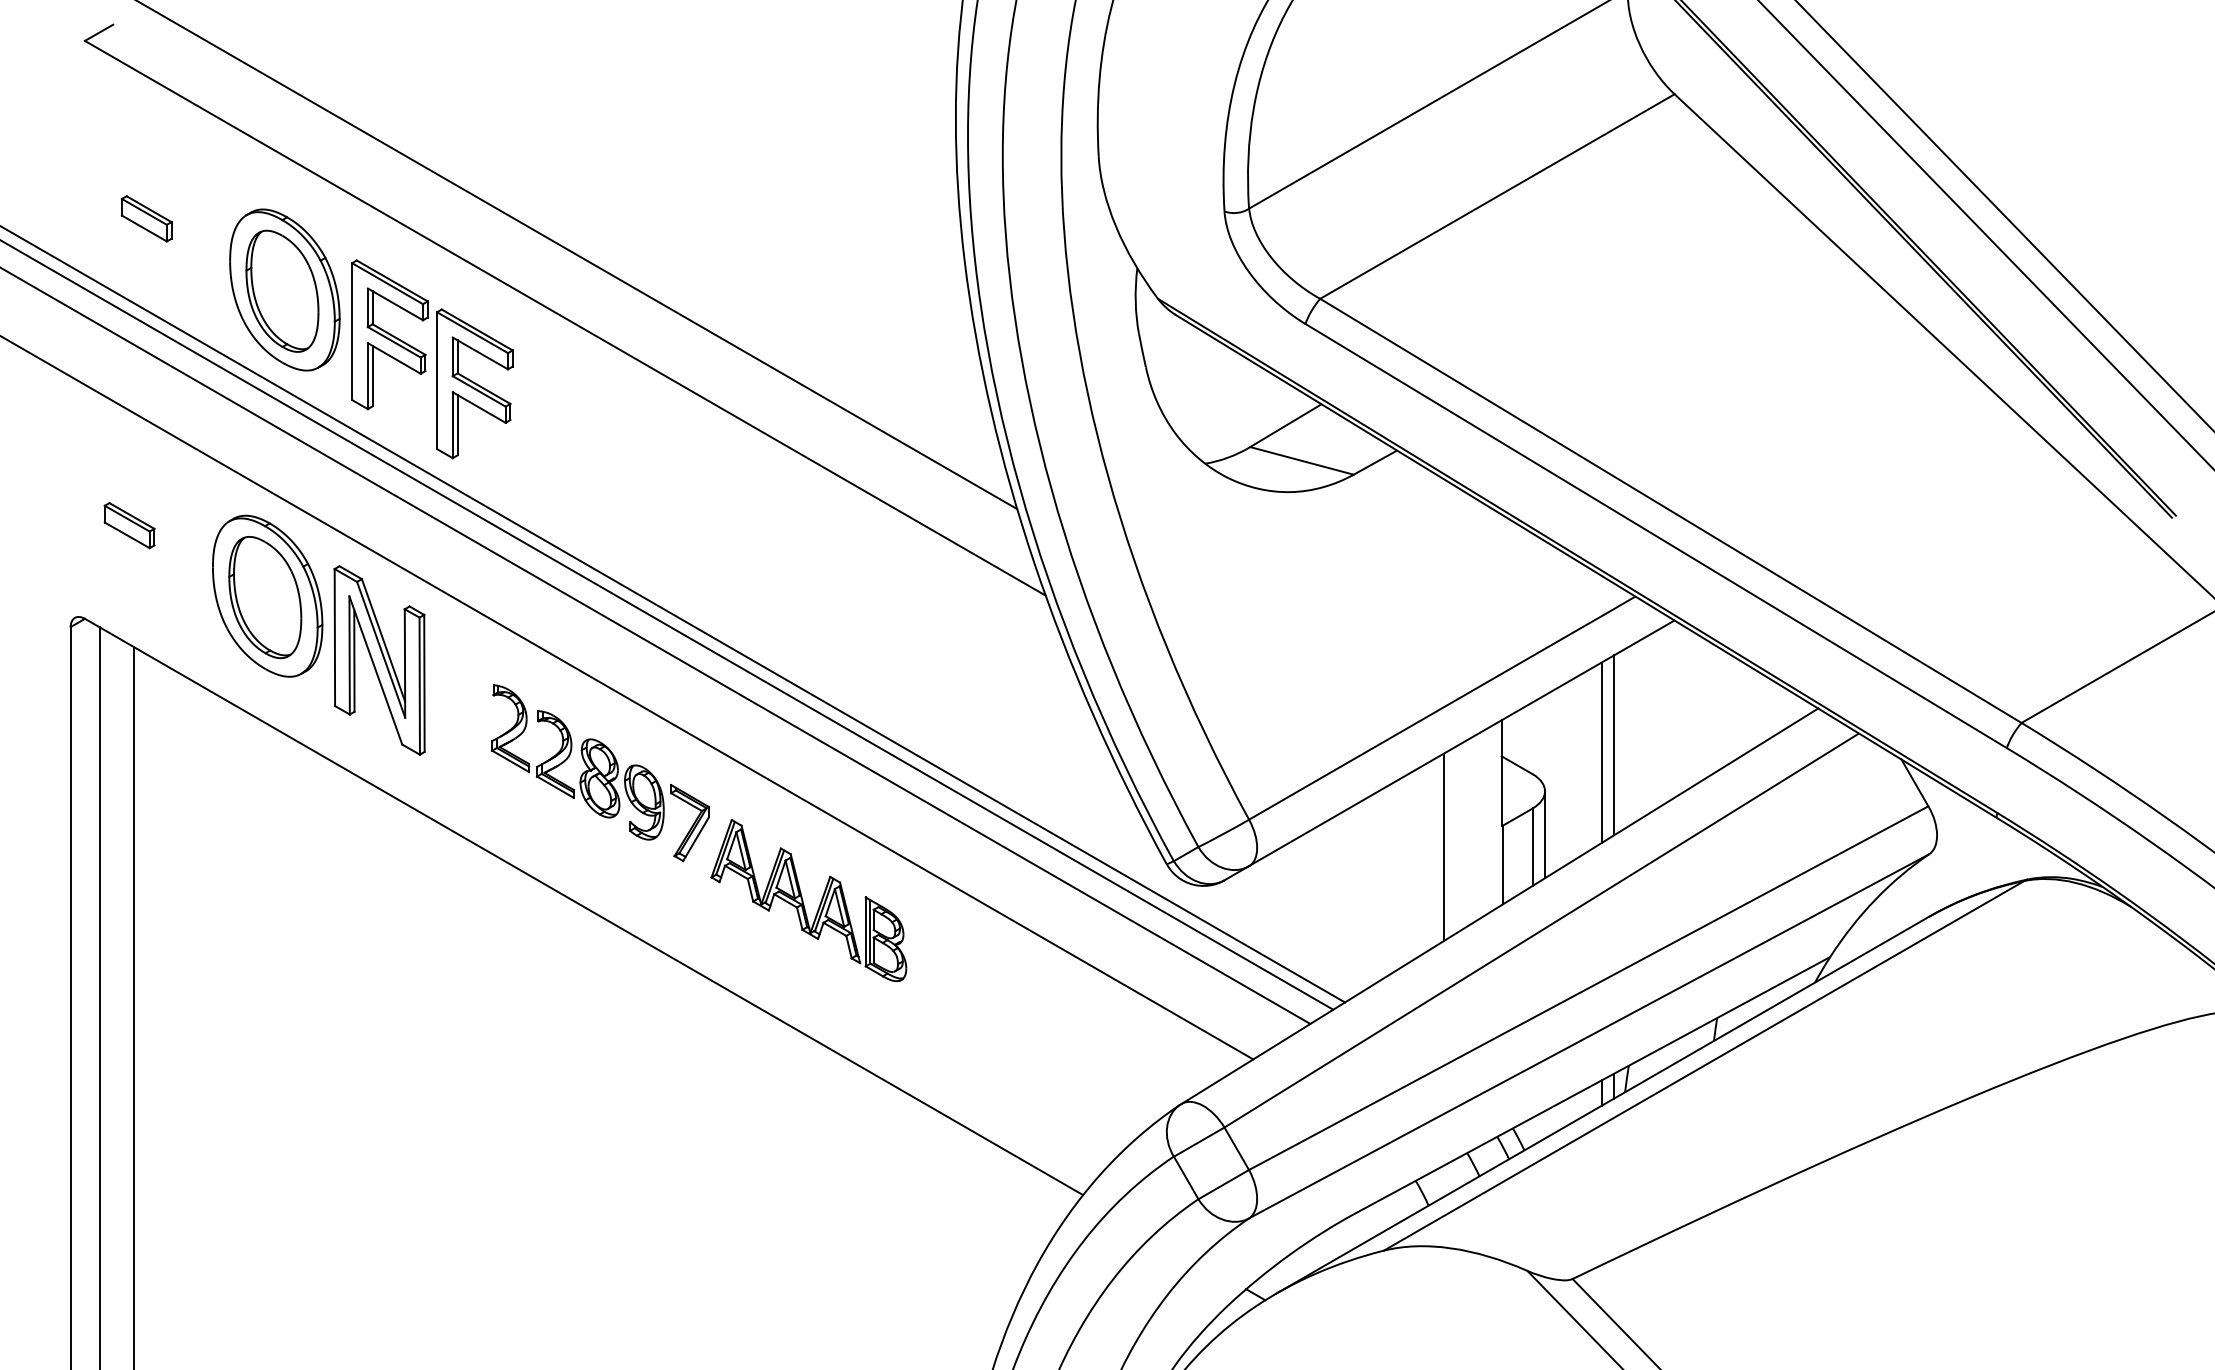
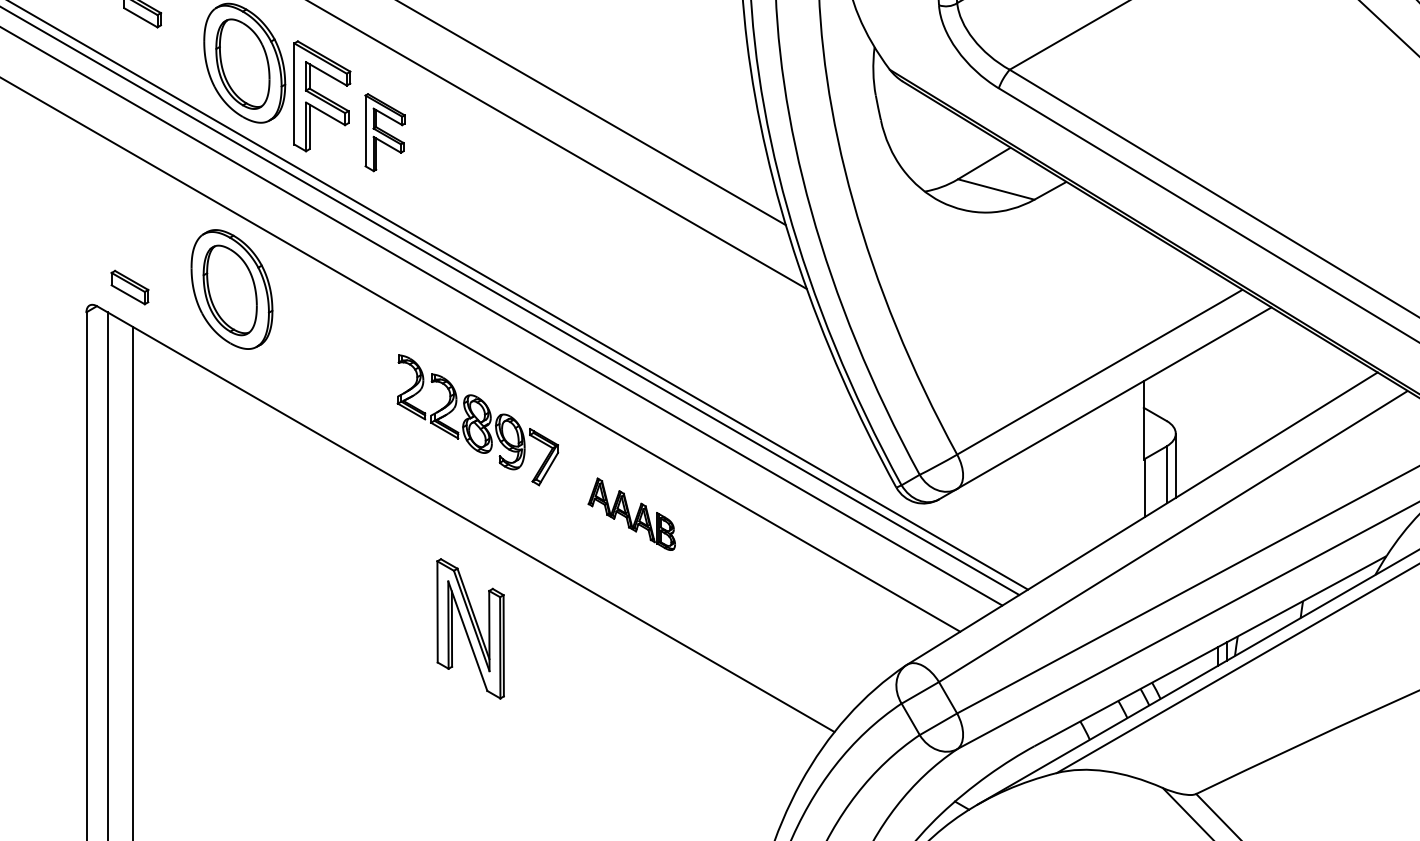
part: (474, 383) -> (384, 132), size x0.7
part: (129, 525) -> (129, 287), moved
part: (379, 660) -> (470, 628), moved
line: (1614, 745) -> (1227, 399), removed
line: (1601, 752) -> (1217, 404), removed
line: (1443, 846) -> (1100, 474), removed
part: (808, 900) -> (631, 514), size x0.6

